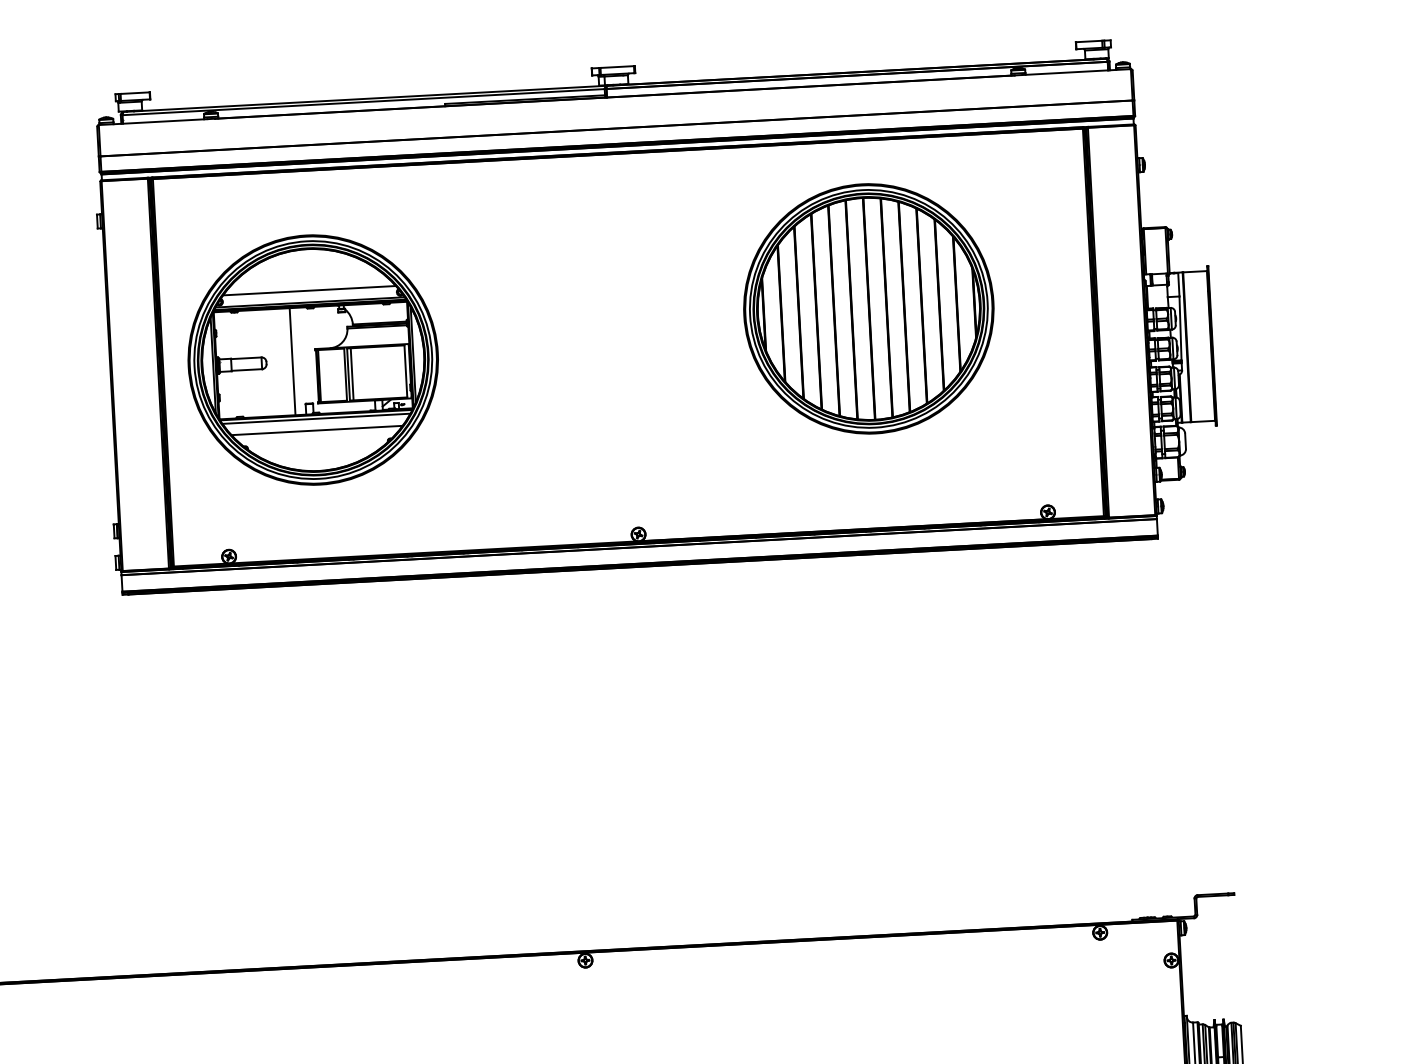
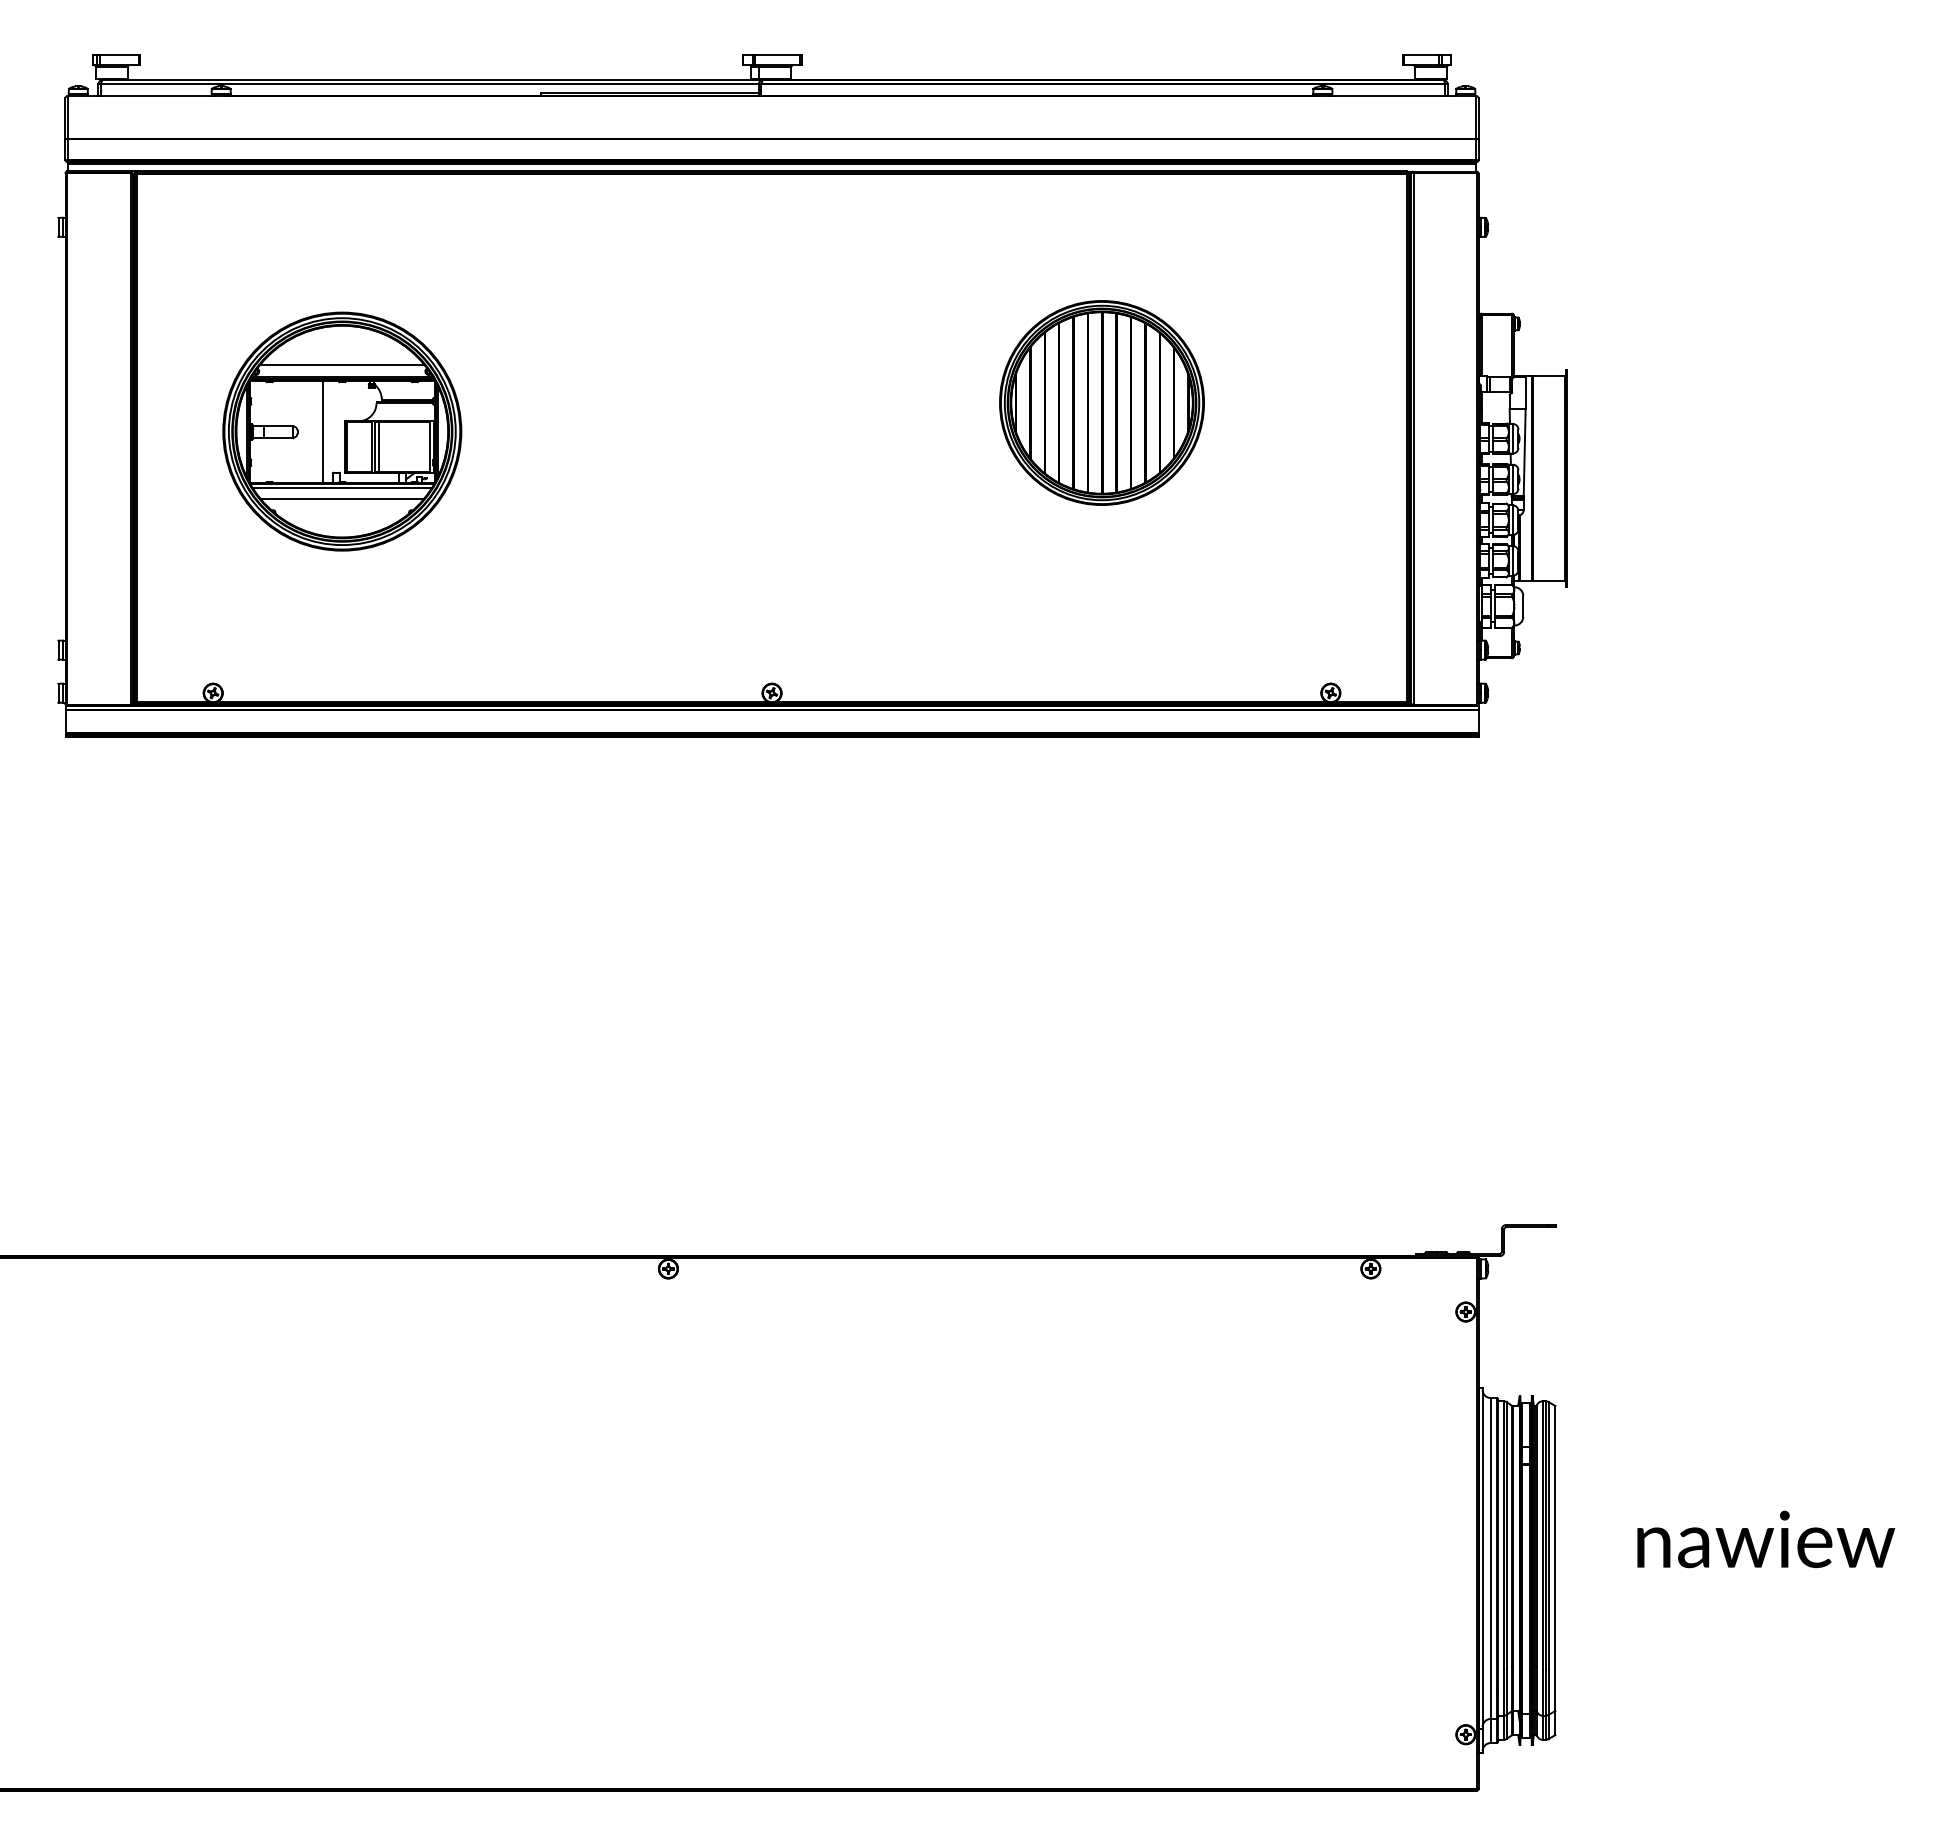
part: (868, 308) -> (1101, 402), size x0.6
part: (313, 359) -> (342, 431), size x0.7

